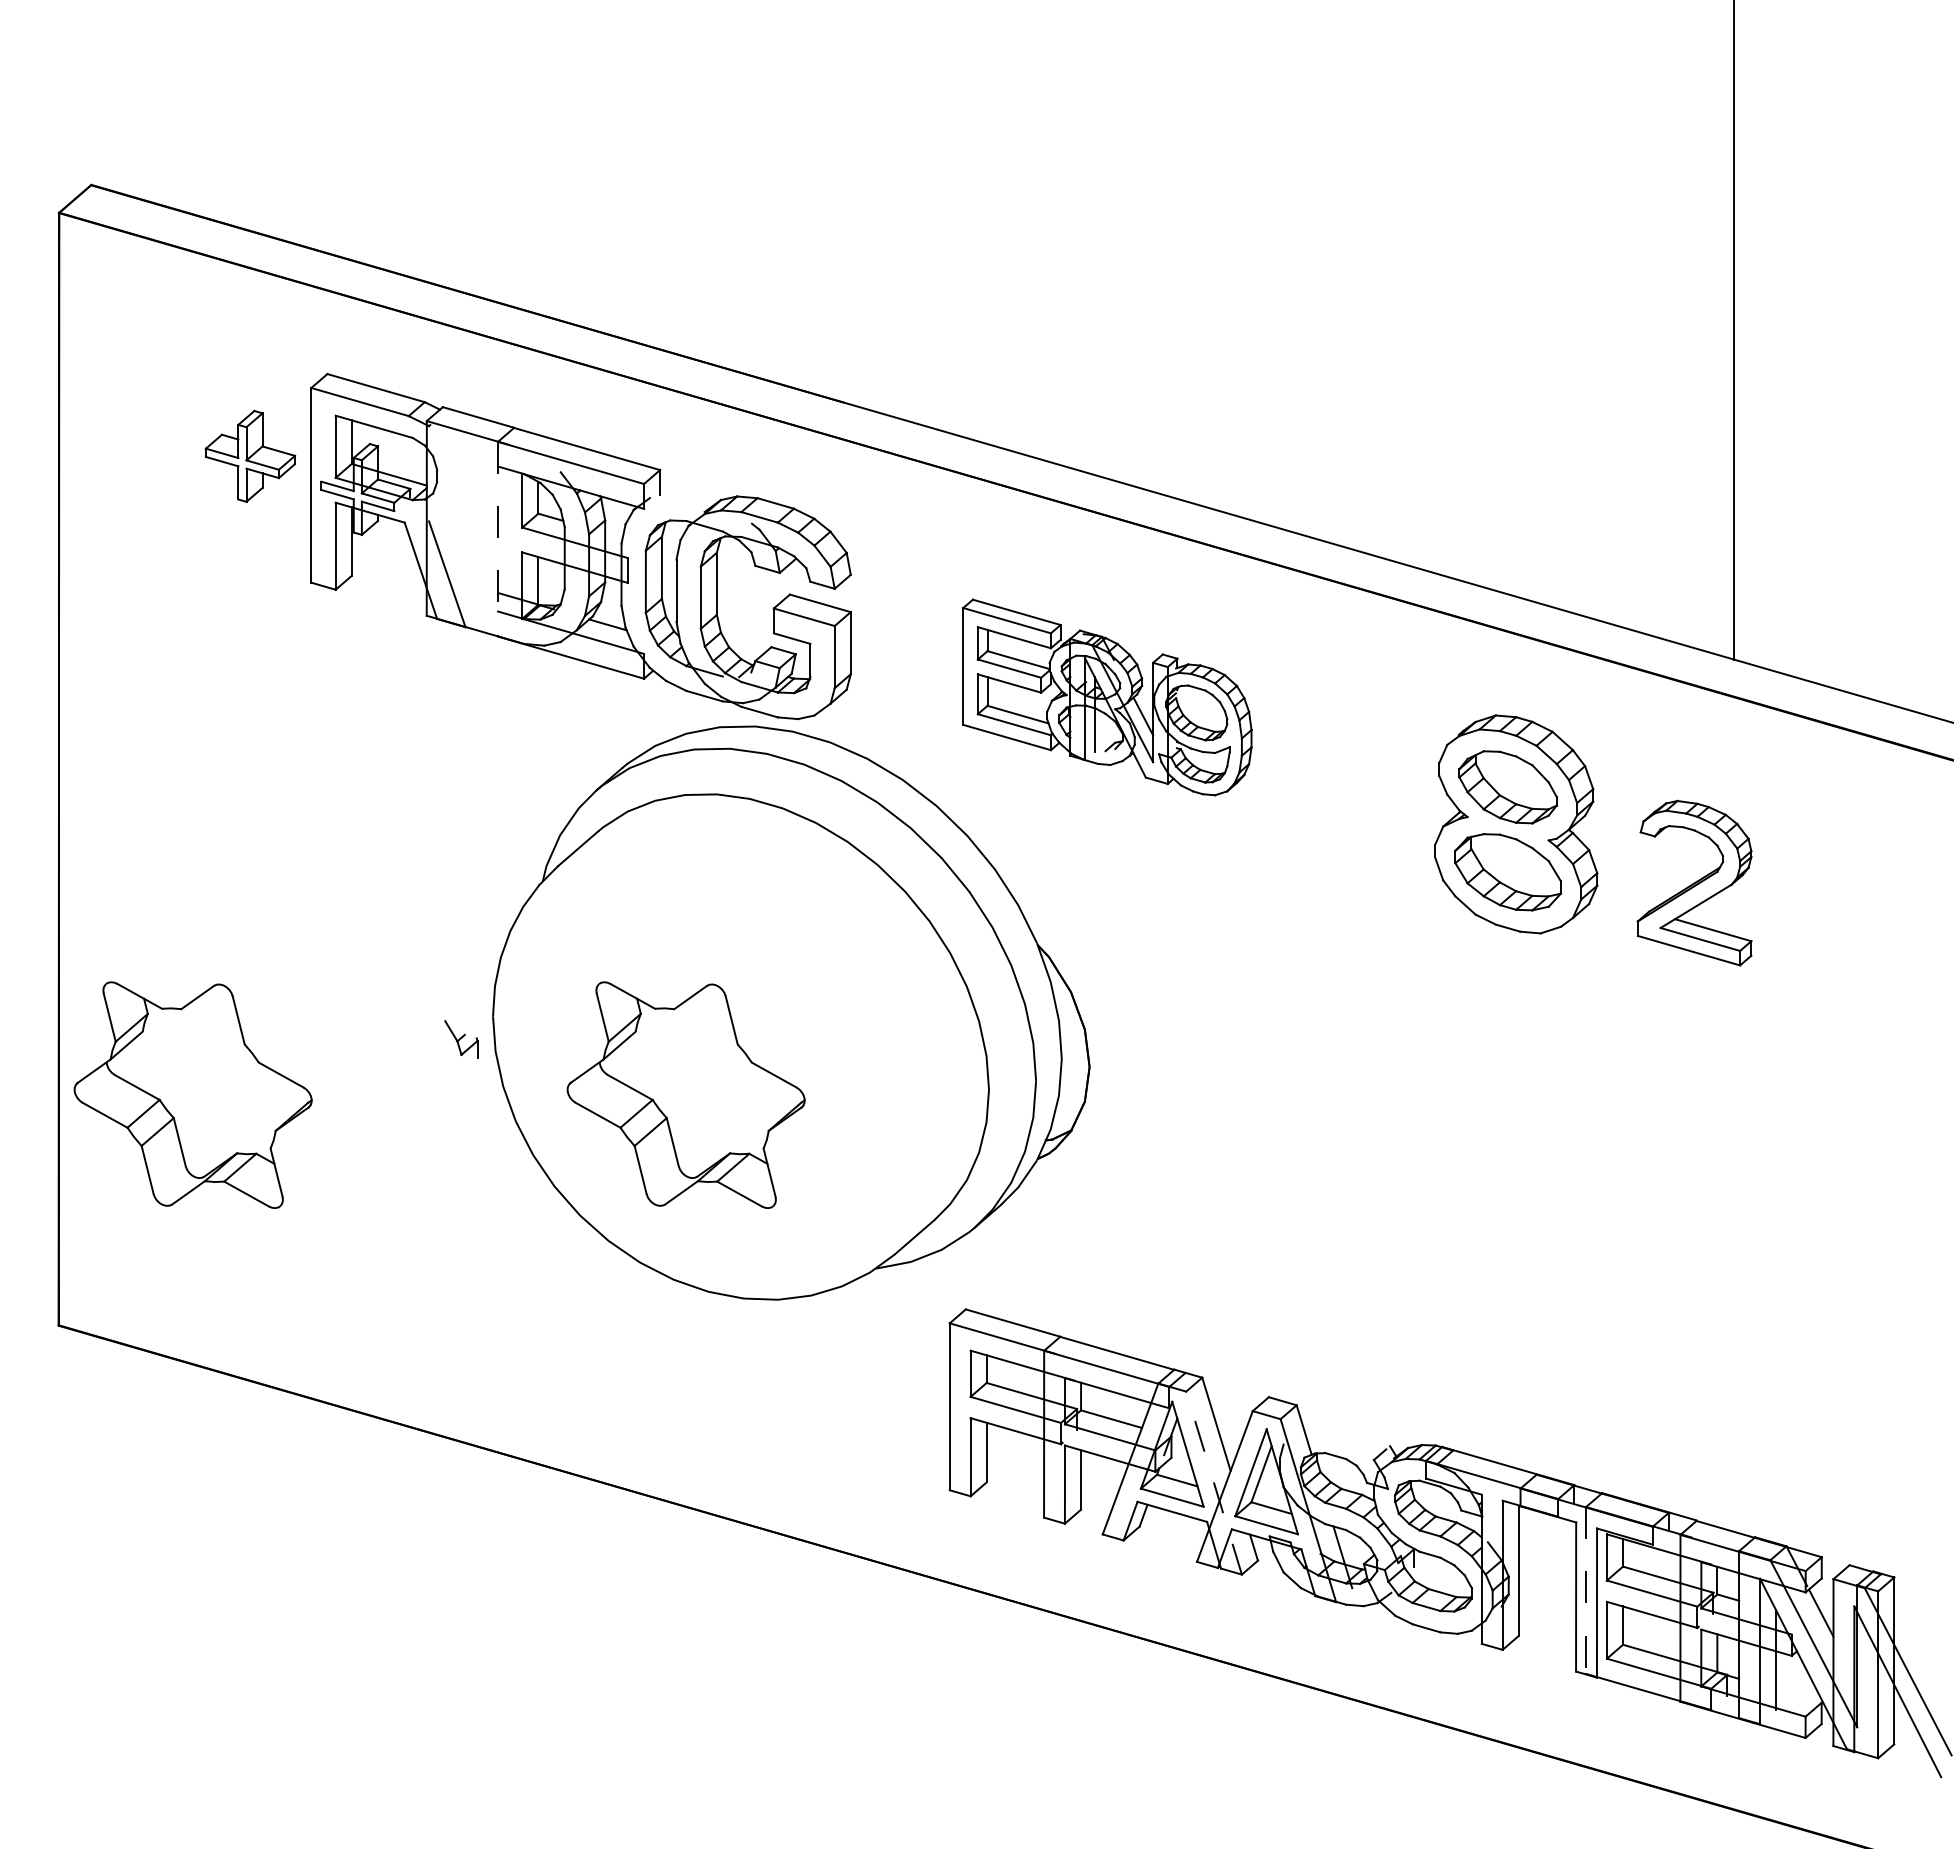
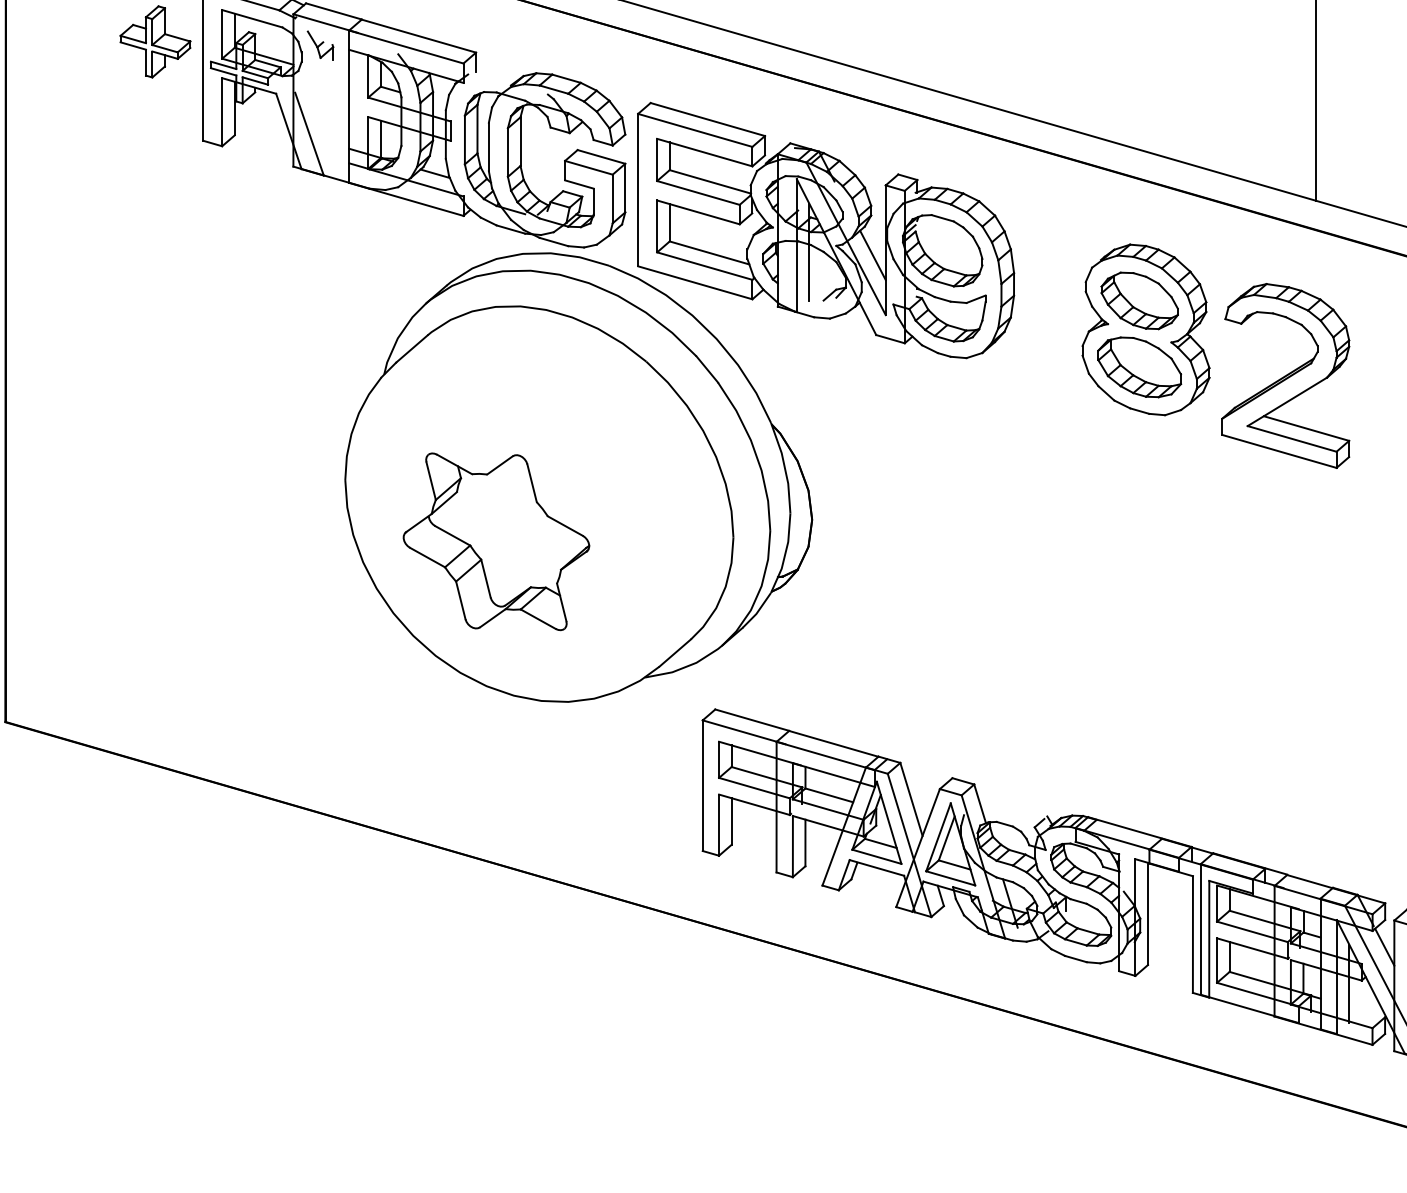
line: (498, 539) -> (349, 106), dashed -> solid
part: (1107, 697) -> (826, 230), size x1.67
part: (1694, 882) -> (1285, 375), size x1.43
part: (461, 1039) -> (320, 45), moved
part: (192, 1094) -> (110, 541), removed
line: (1214, 1483) -> (909, 845), dashed -> solid
line: (1586, 1591) -> (1201, 930), dashed -> solid

